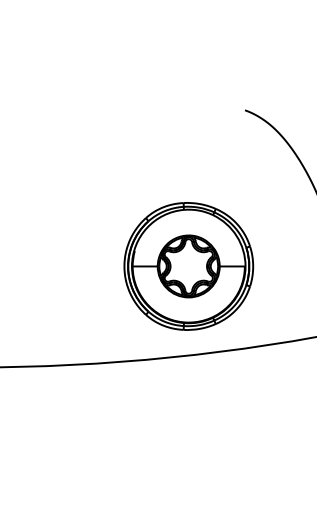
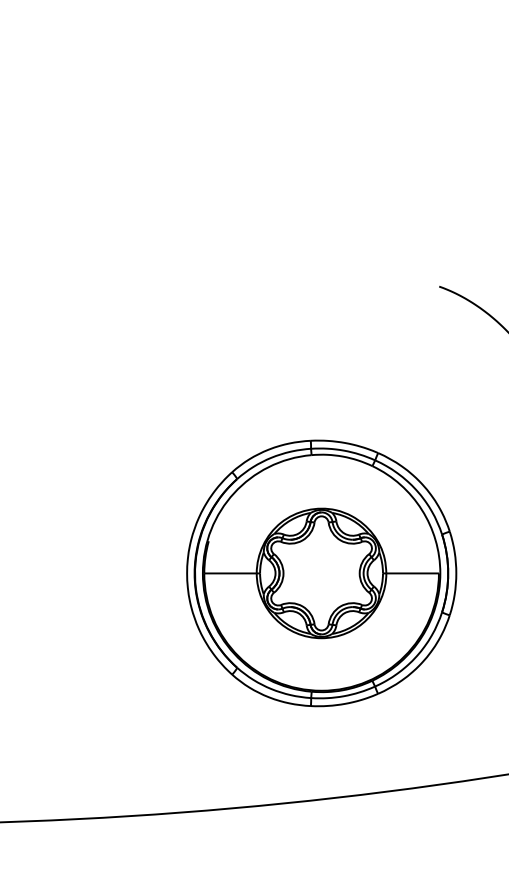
part: (188, 266) -> (321, 573), moved

